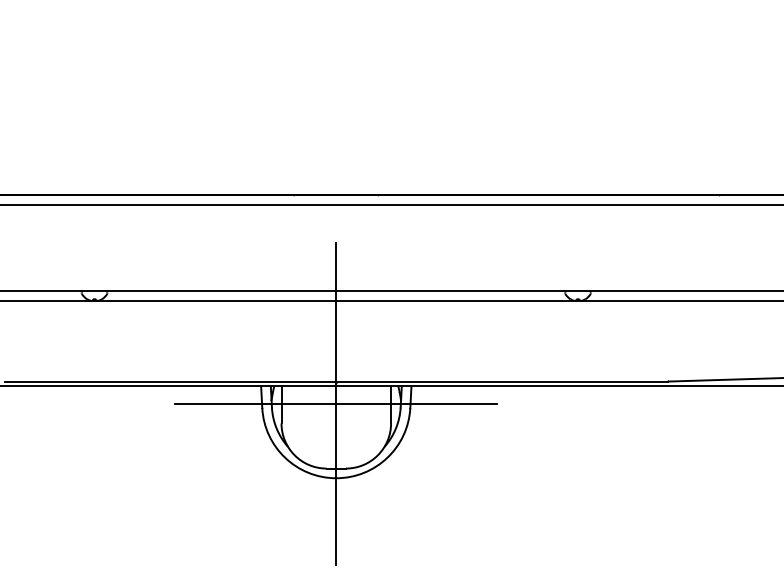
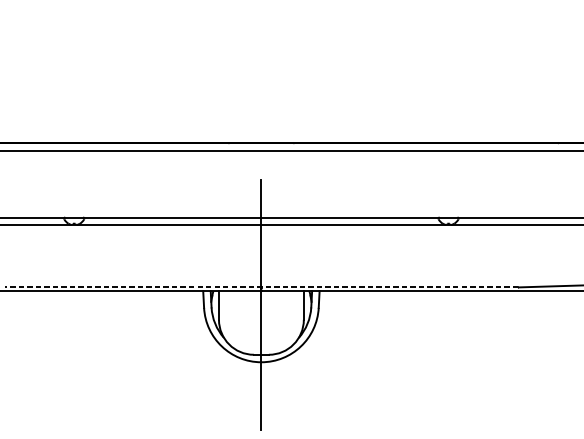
line: (335, 381) -> (260, 287), solid -> dashed
line: (336, 404) -> (261, 305), removed

